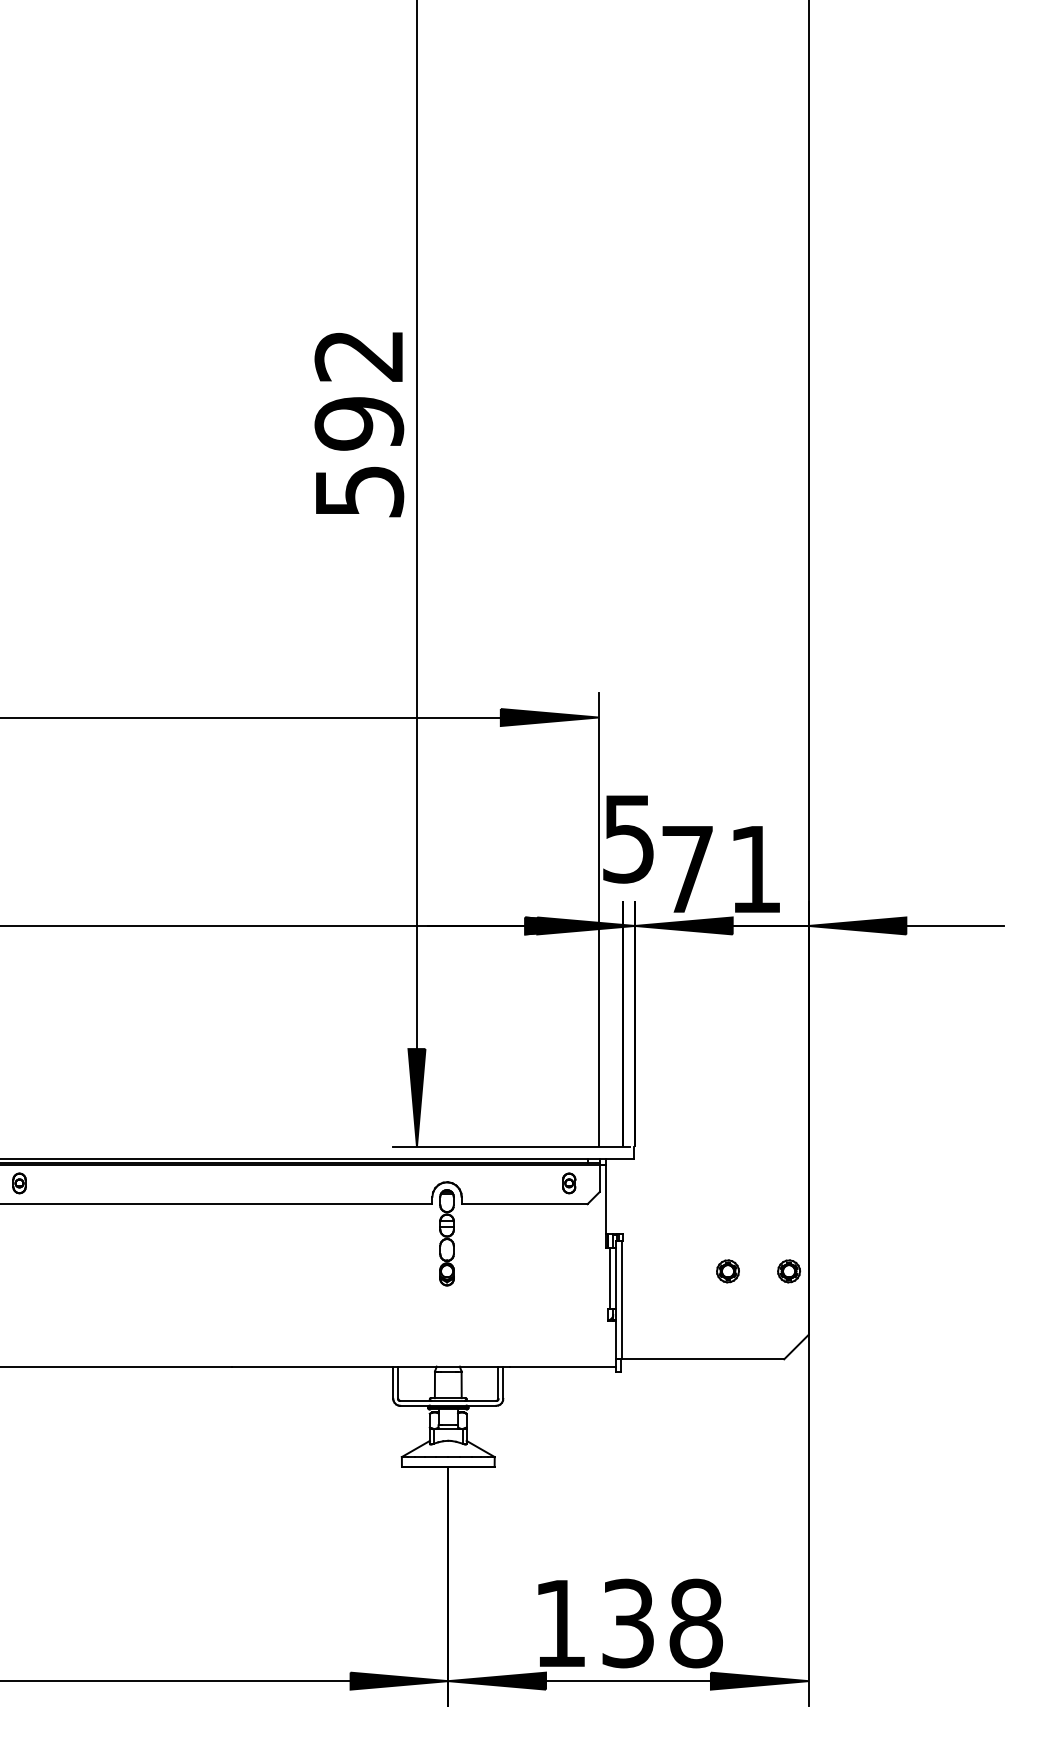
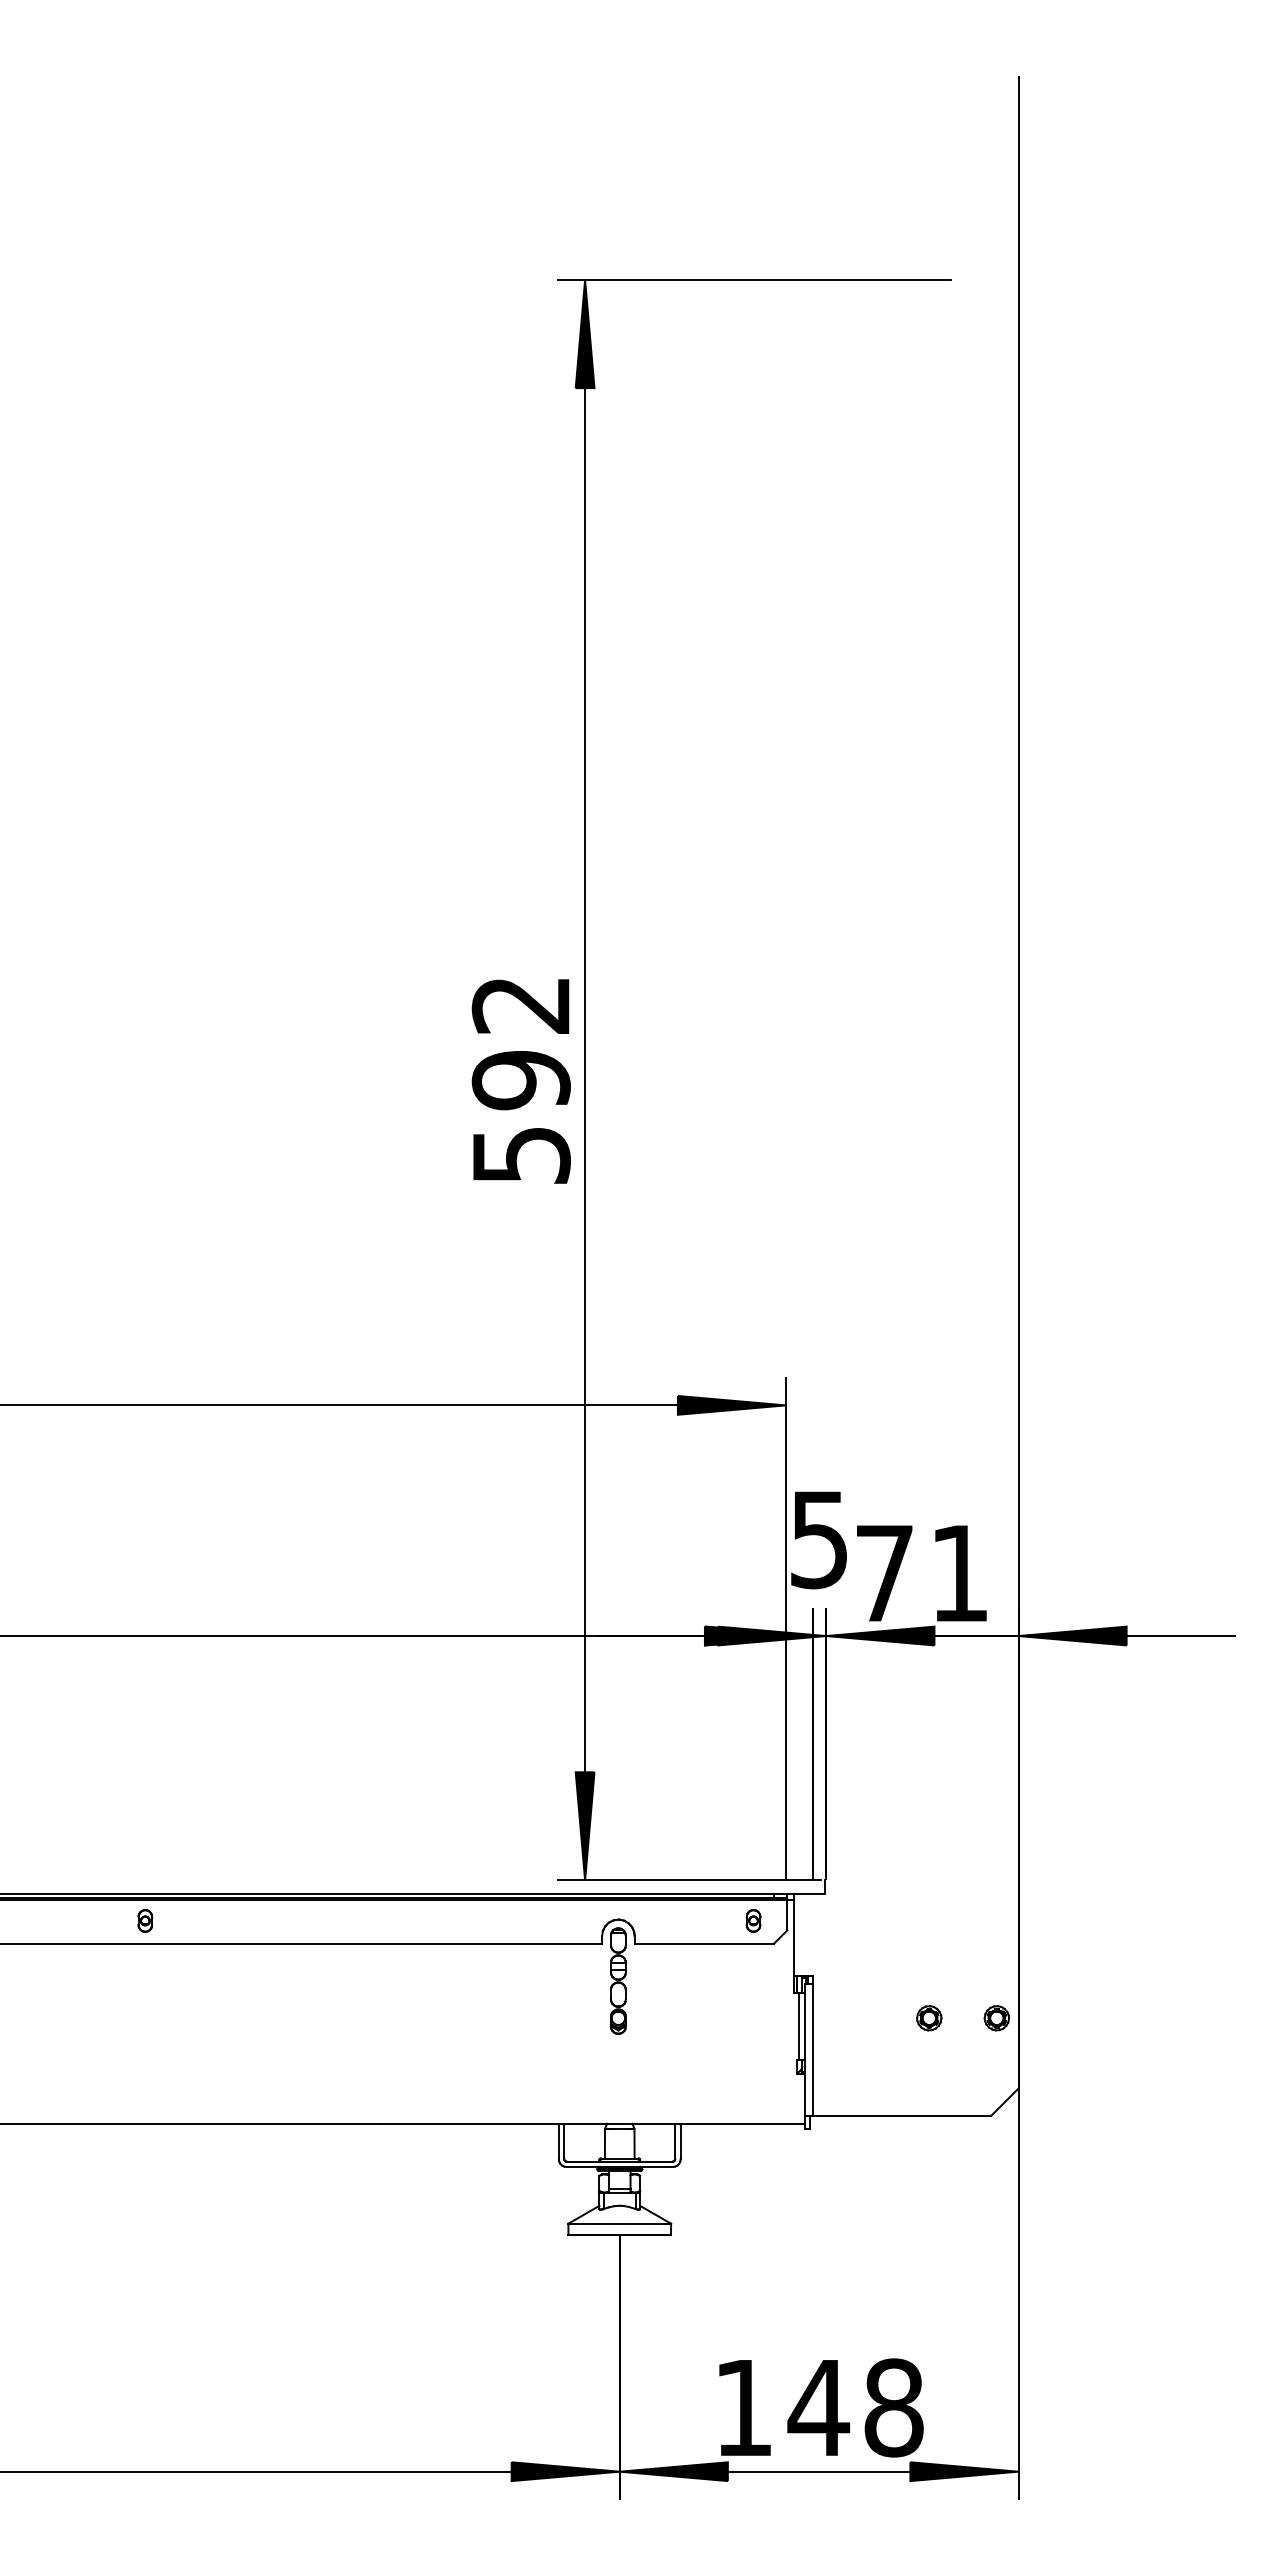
text: (627, 1623) -> (818, 2407), 138 -> 148

